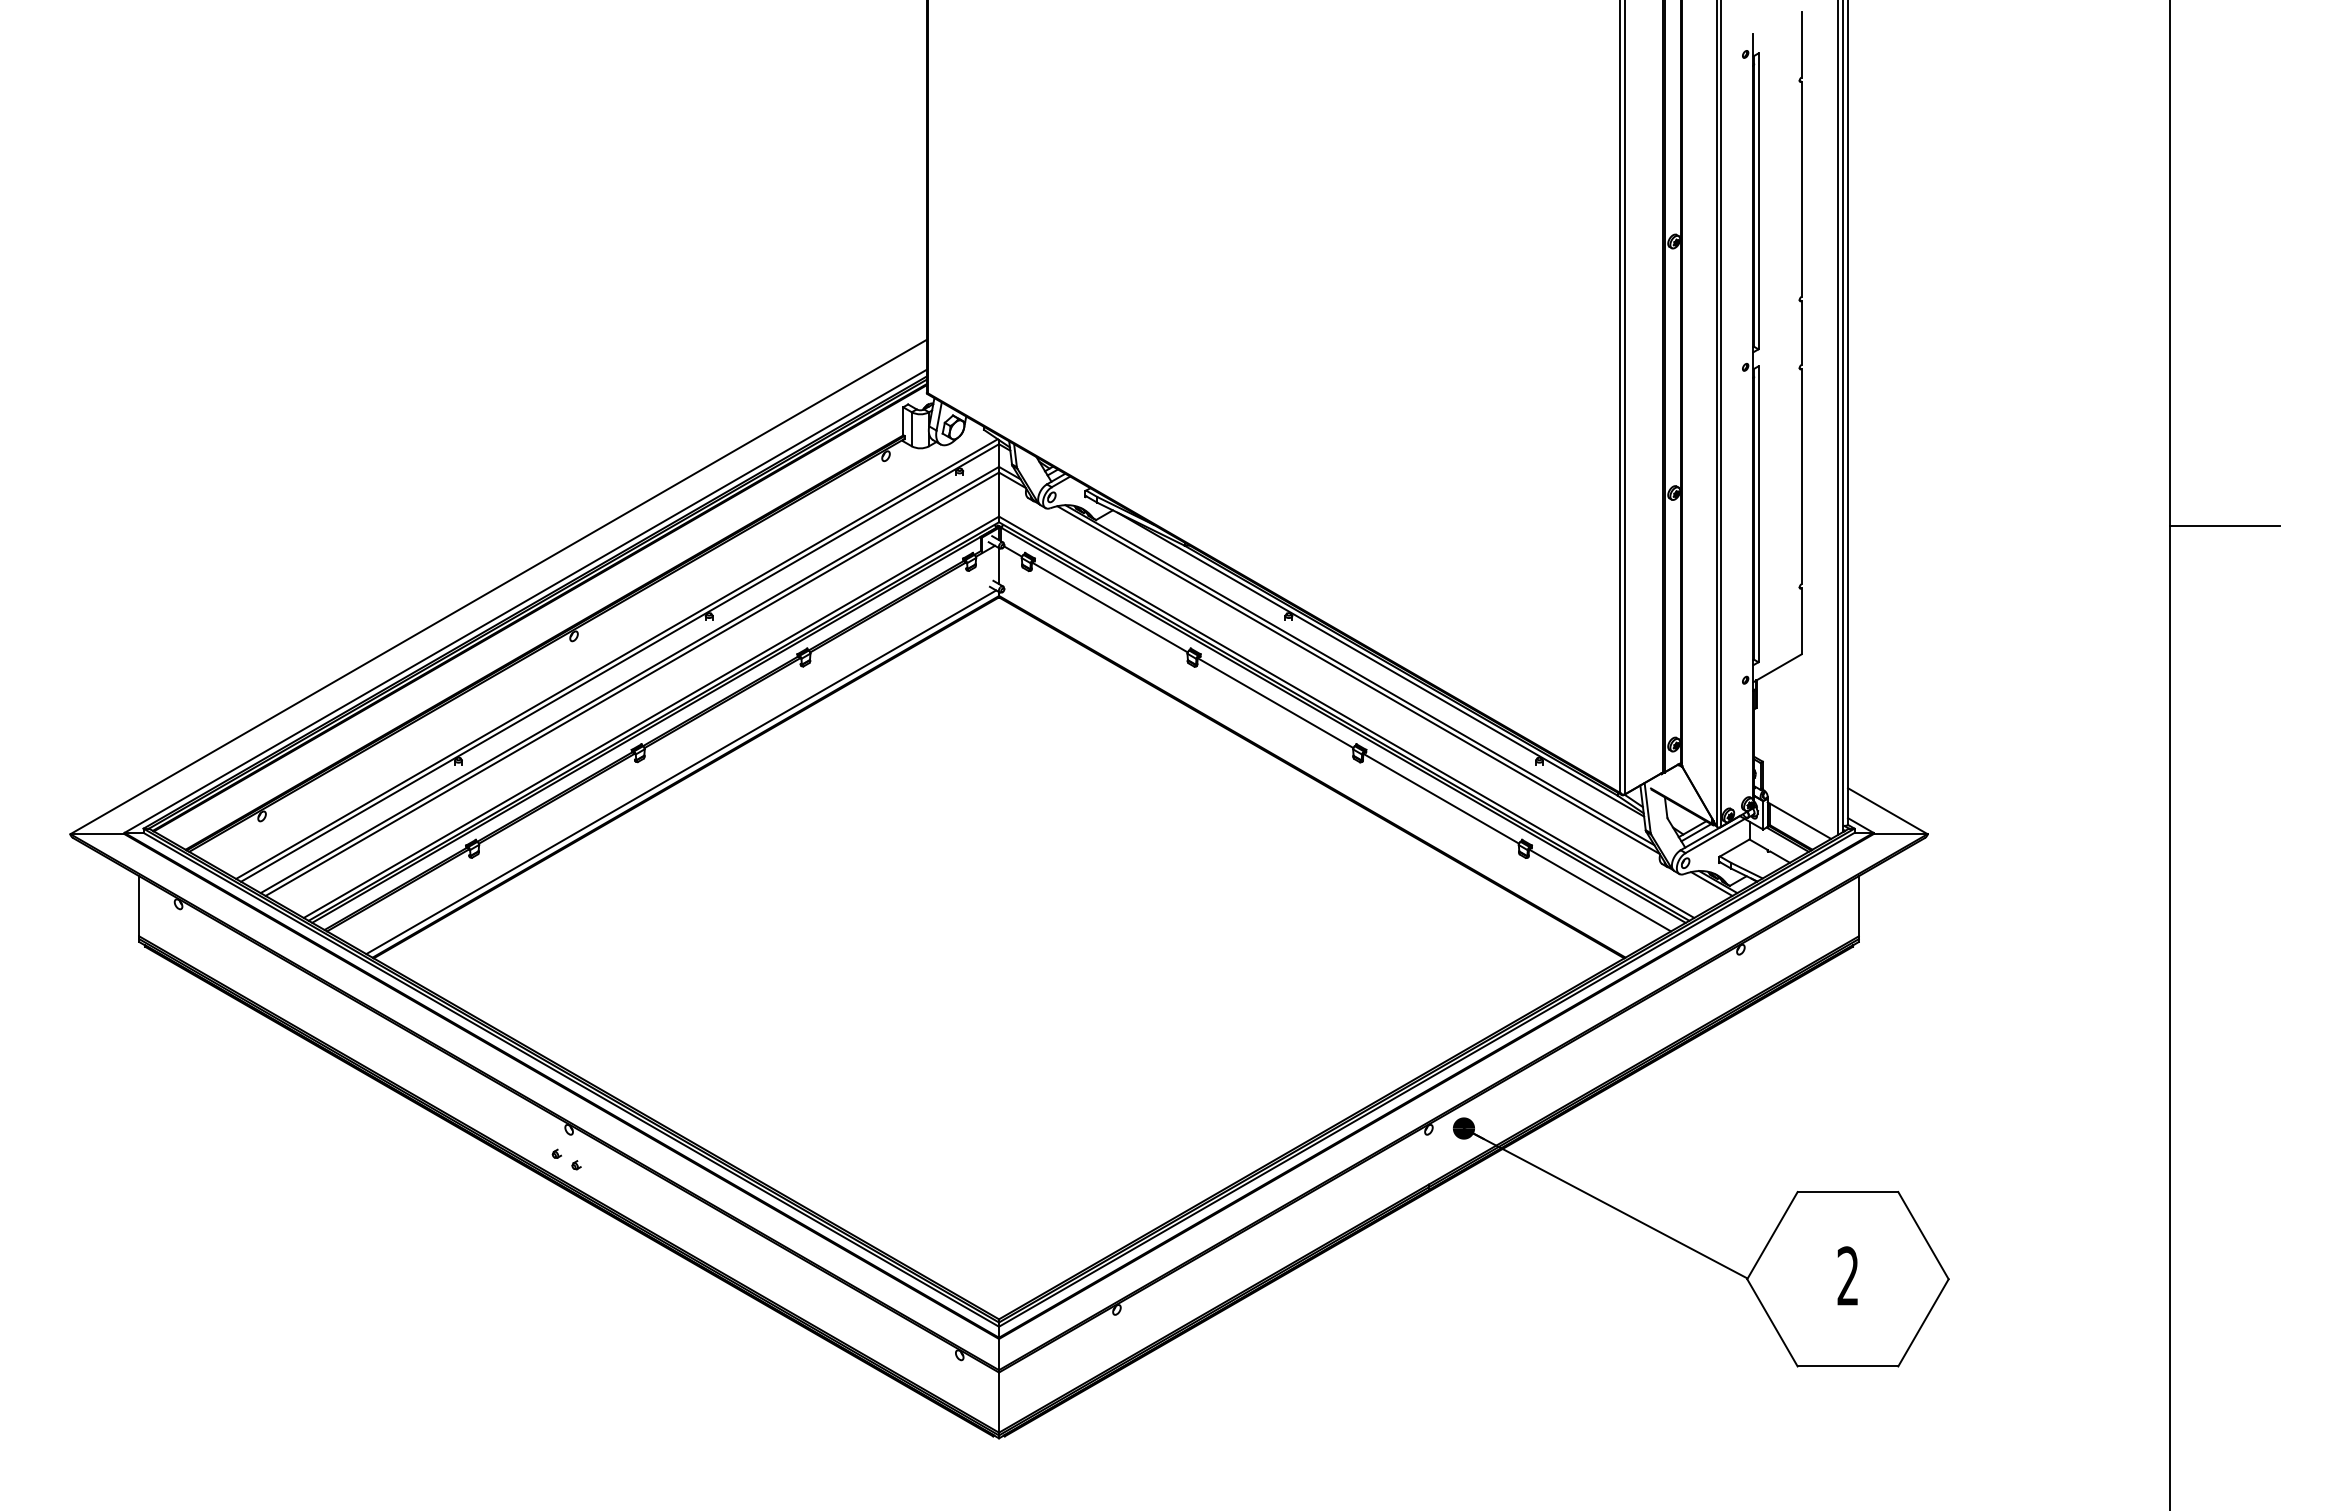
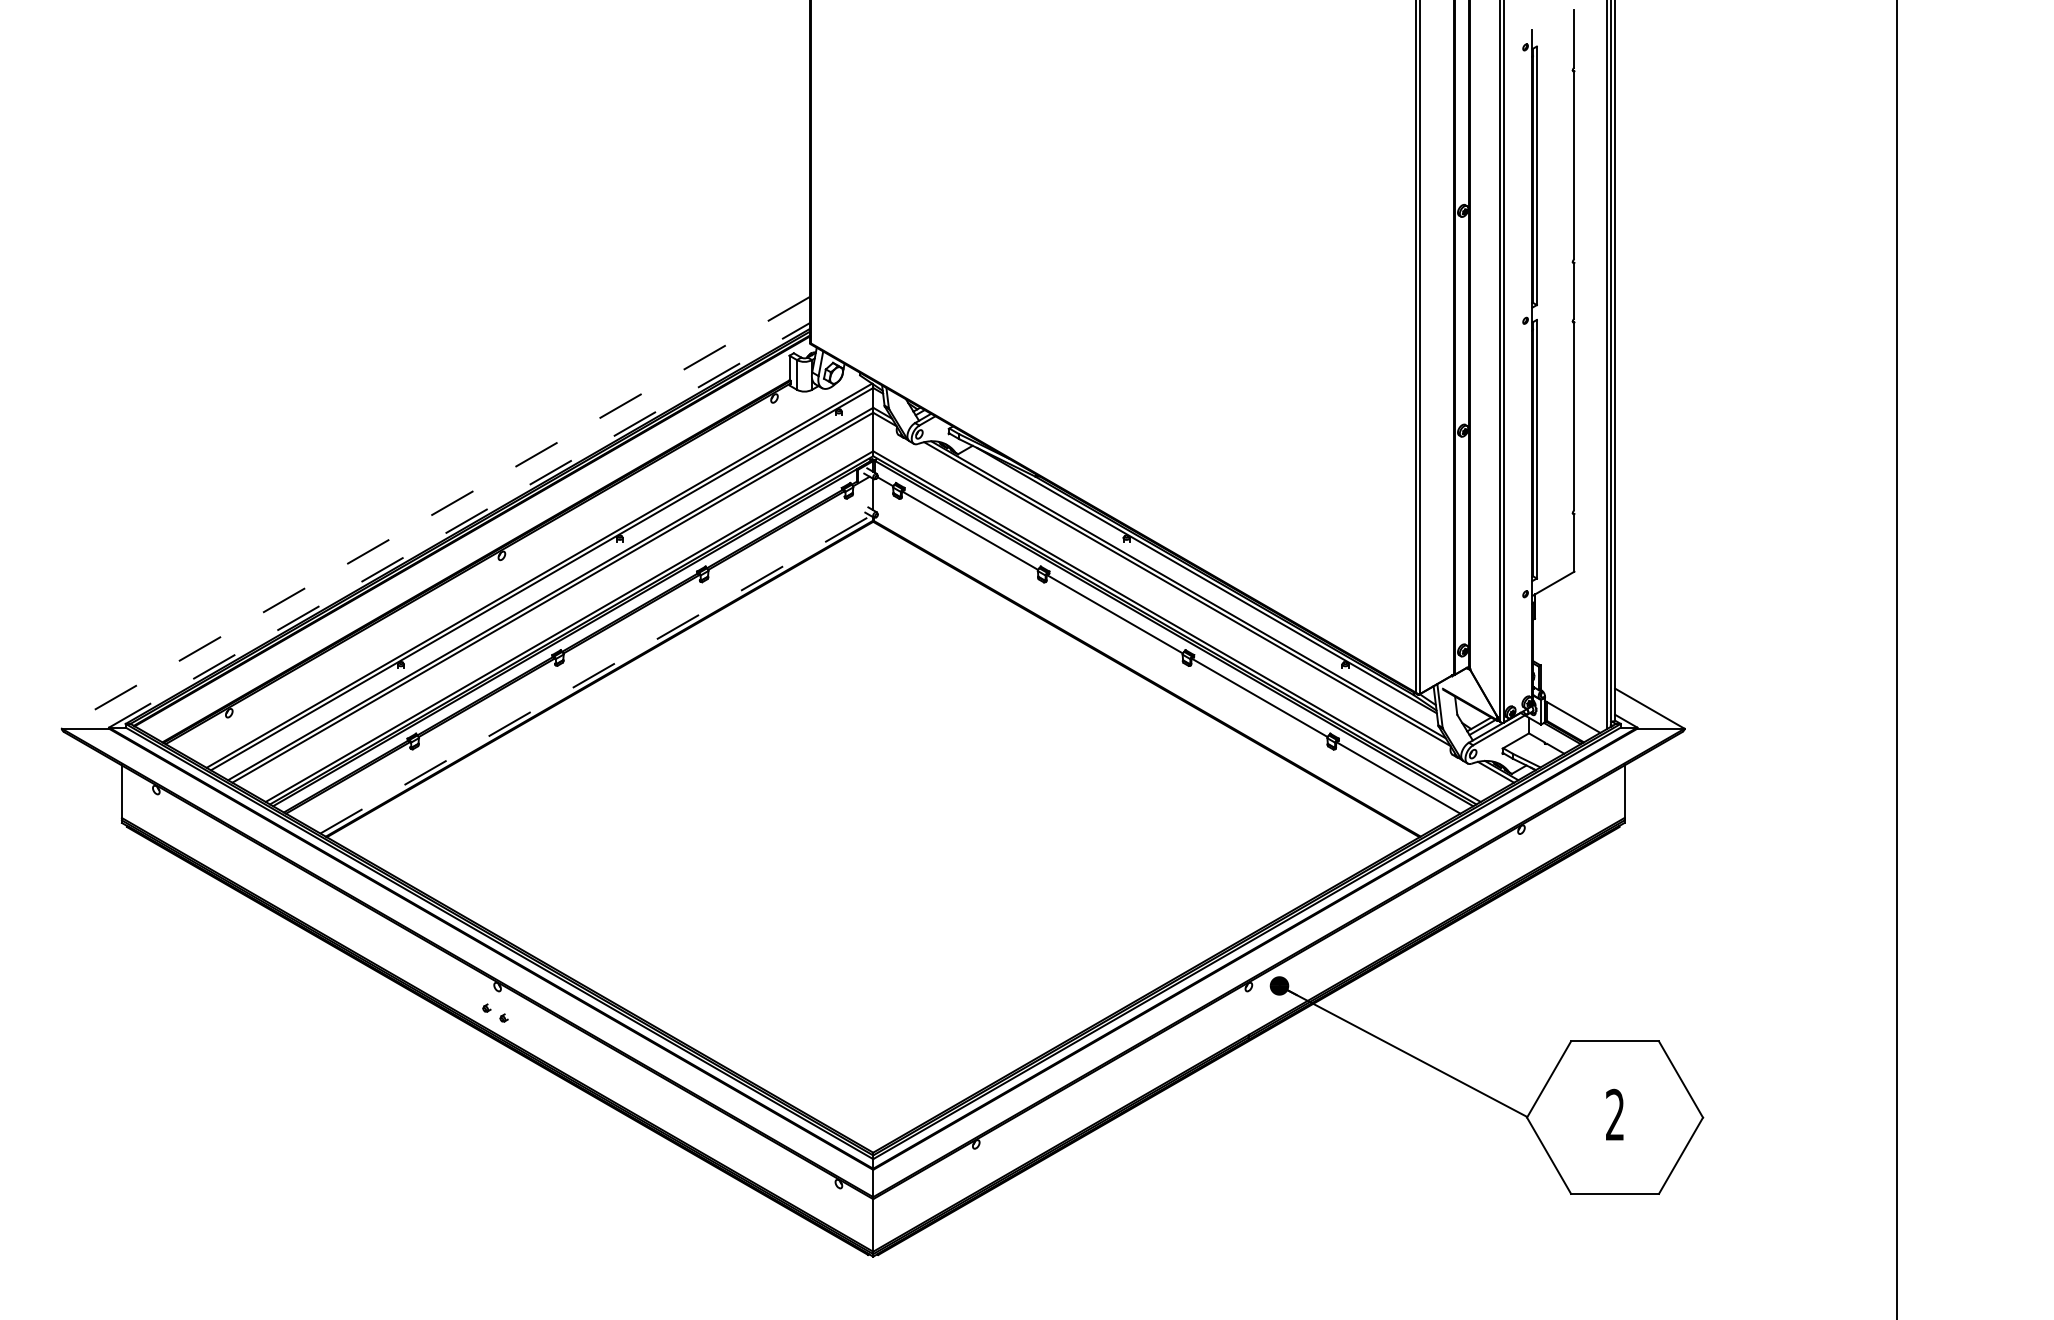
line: (2224, 526) -> (1944, 459), removed
line: (498, 587) -> (435, 513), solid -> dashed
line: (525, 601) -> (459, 525), solid -> dashed
line: (681, 772) -> (595, 674), solid -> dashed

